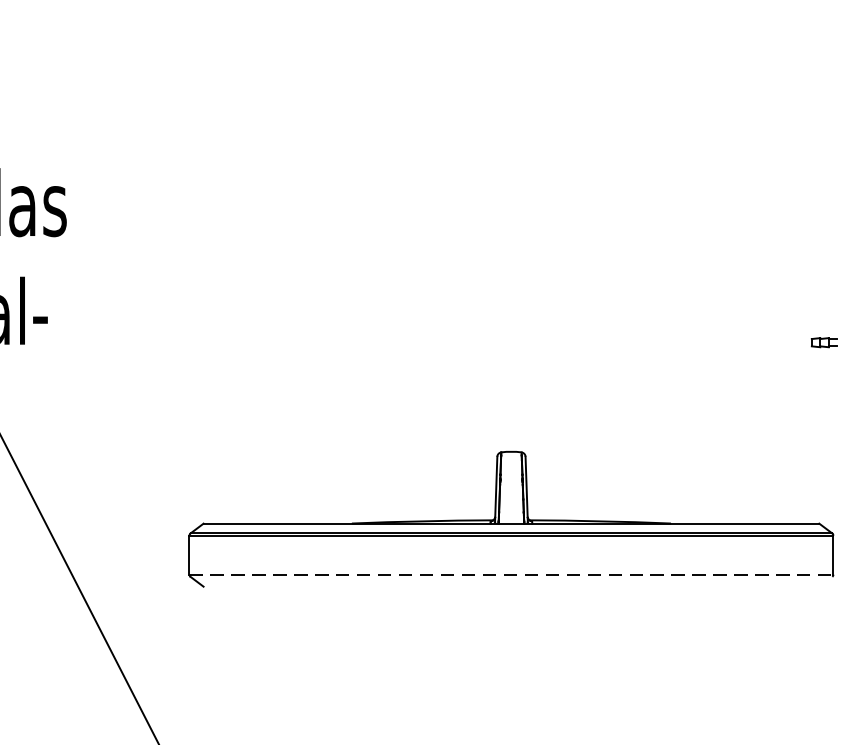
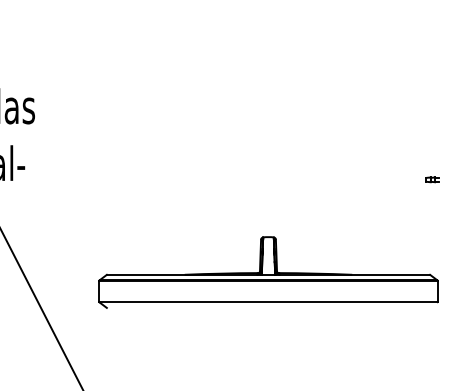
line: (511, 574) -> (268, 301), dashed -> solid

